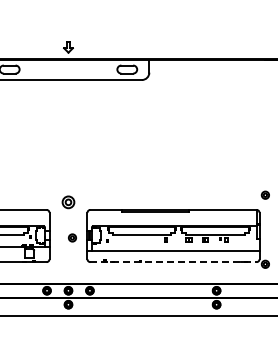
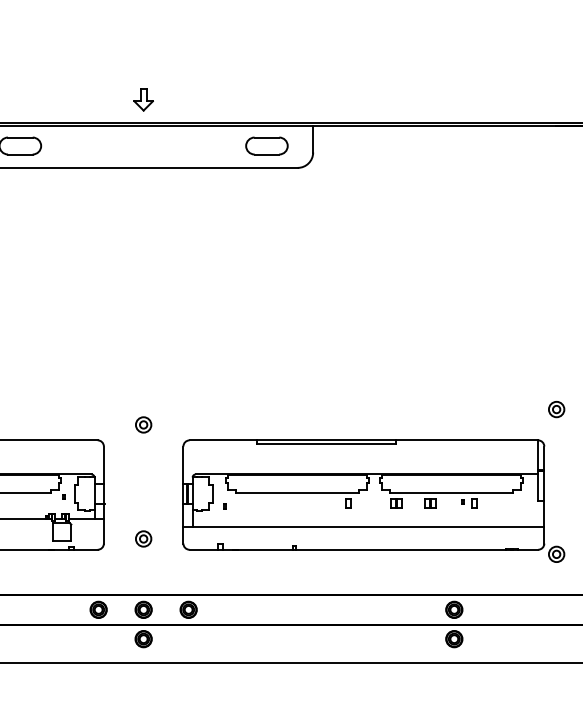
part: (68, 202) -> (143, 424), size x0.62
part: (72, 237) -> (143, 537), moved
line: (174, 262) -> (365, 550), dashed -> solid

